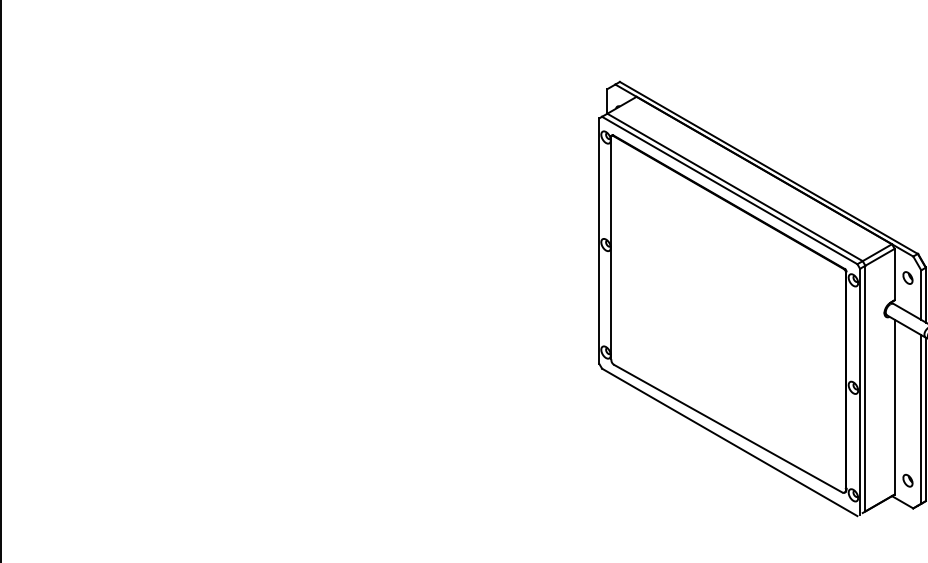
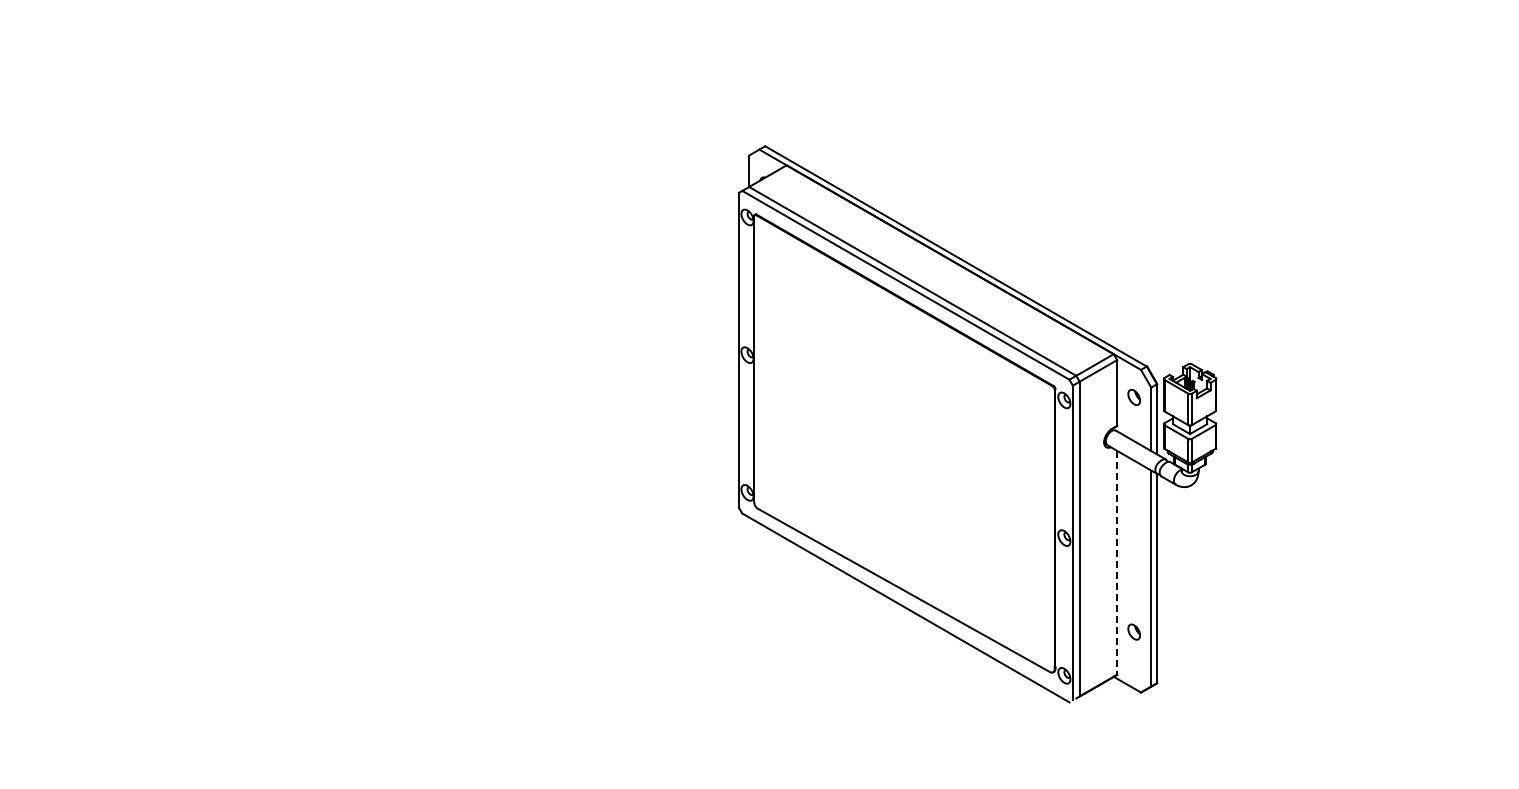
line: (894, 406) -> (1117, 562), solid -> dashed
part: (908, 480) -> (1134, 631), moved

